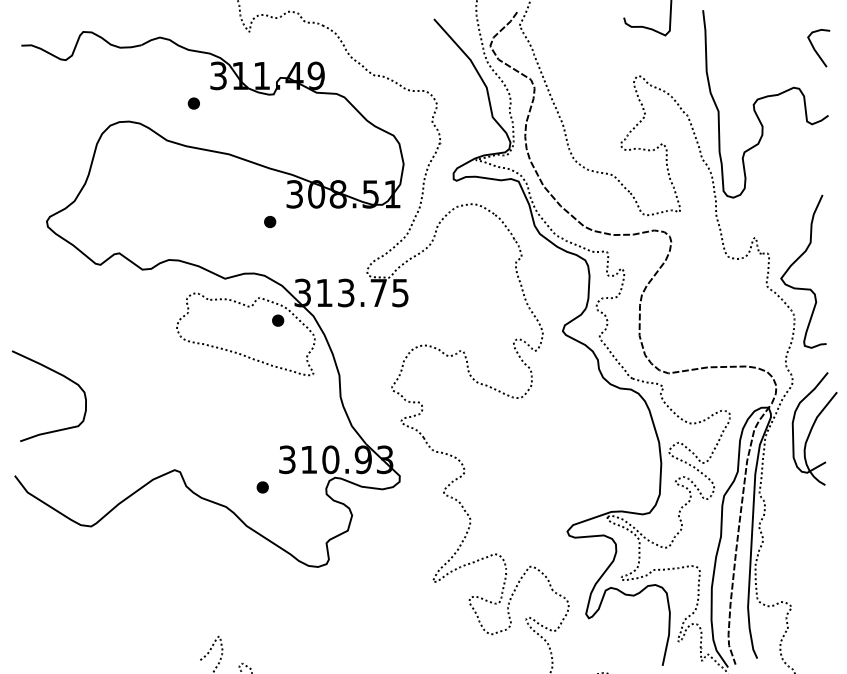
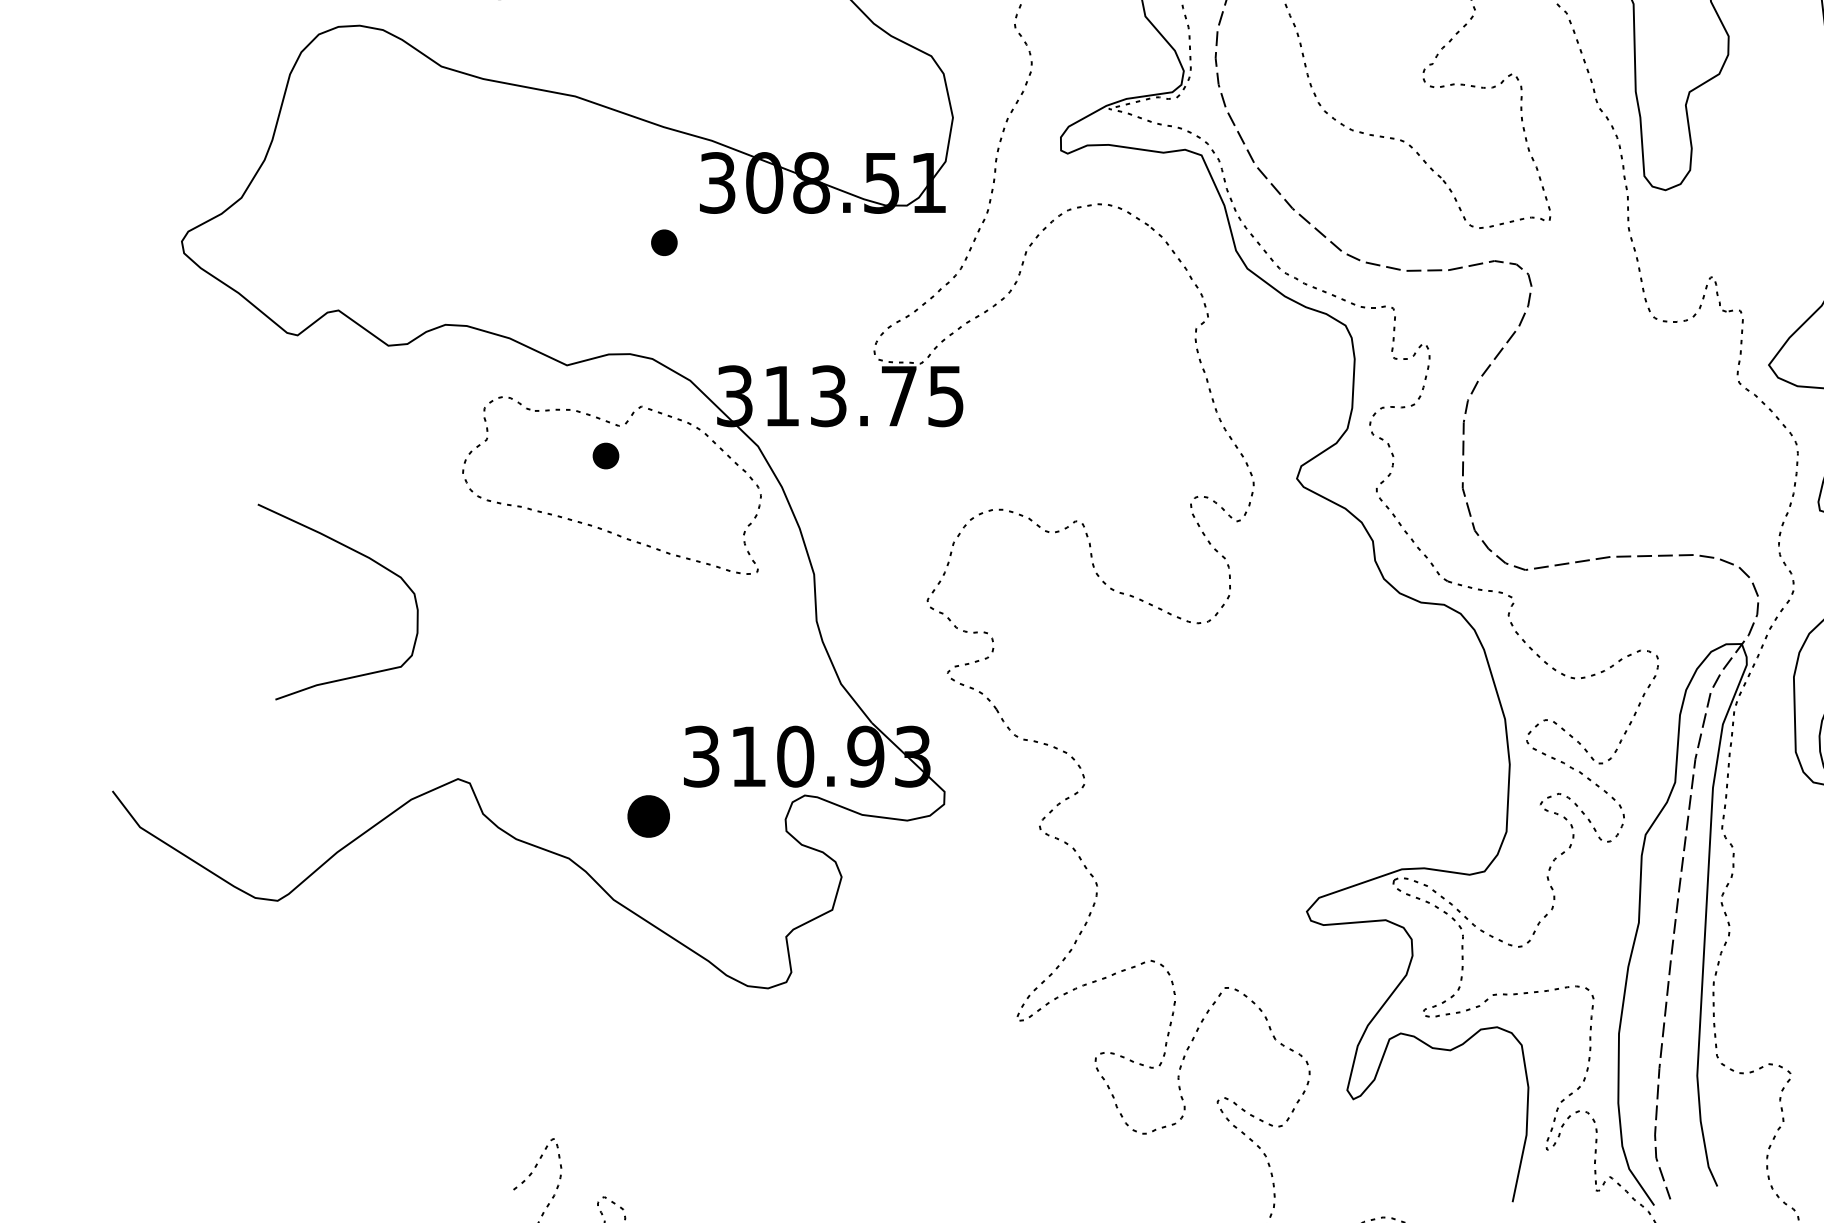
part: (278, 320) -> (606, 455), moved
curve: (58, 374) -> (358, 555), moved
part: (262, 487) -> (647, 816), size x1.6

